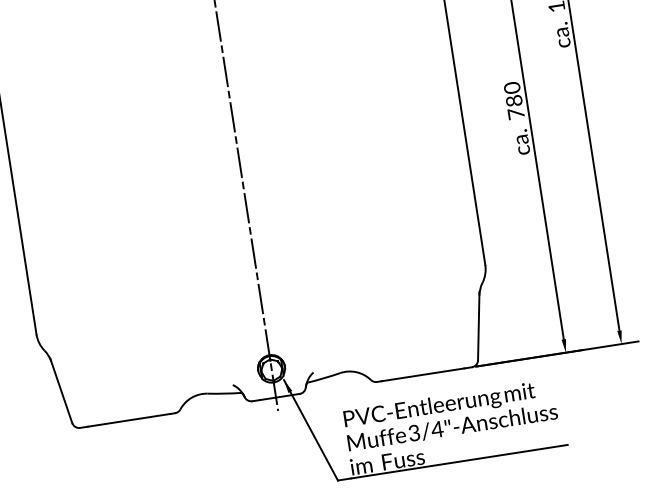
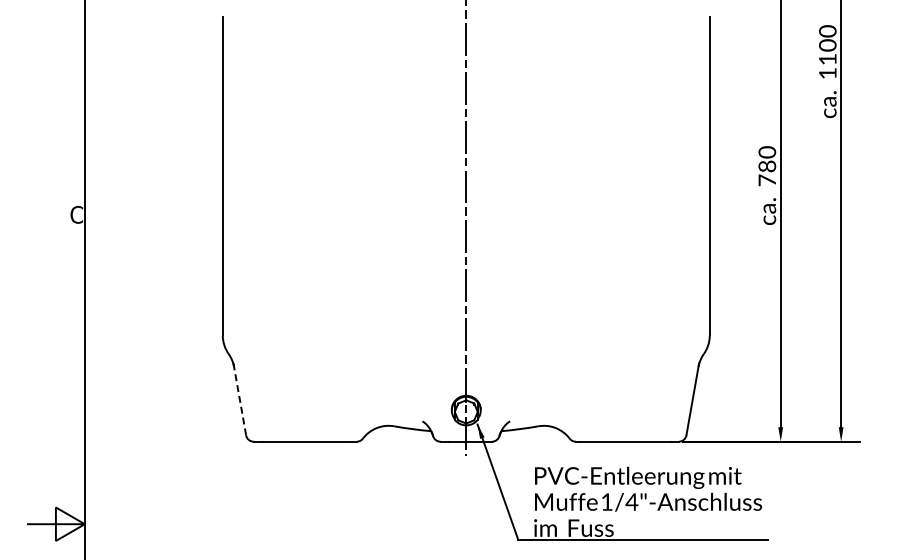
line: (61, 391) -> (239, 399), solid -> dashed
text: (413, 432) -> (606, 501), 3/4"-Anschluss -> 1/4"-Anschluss

